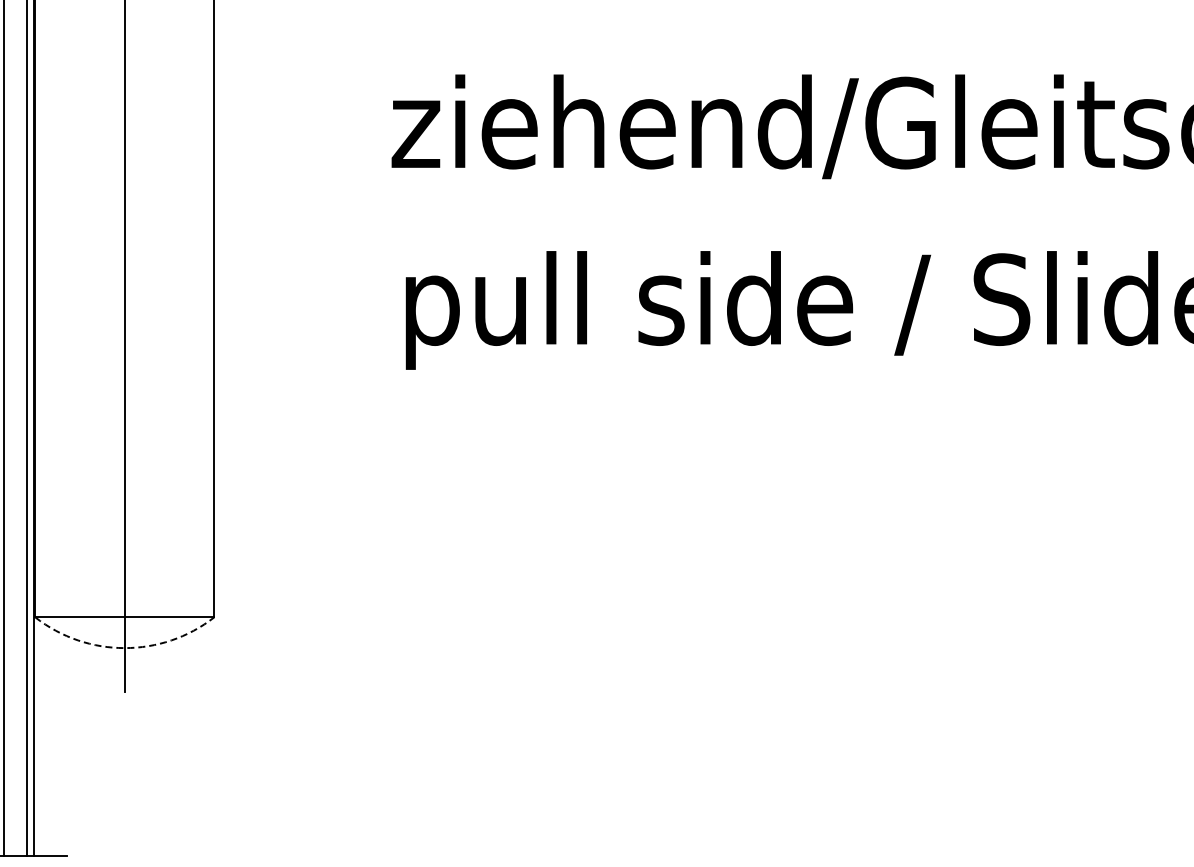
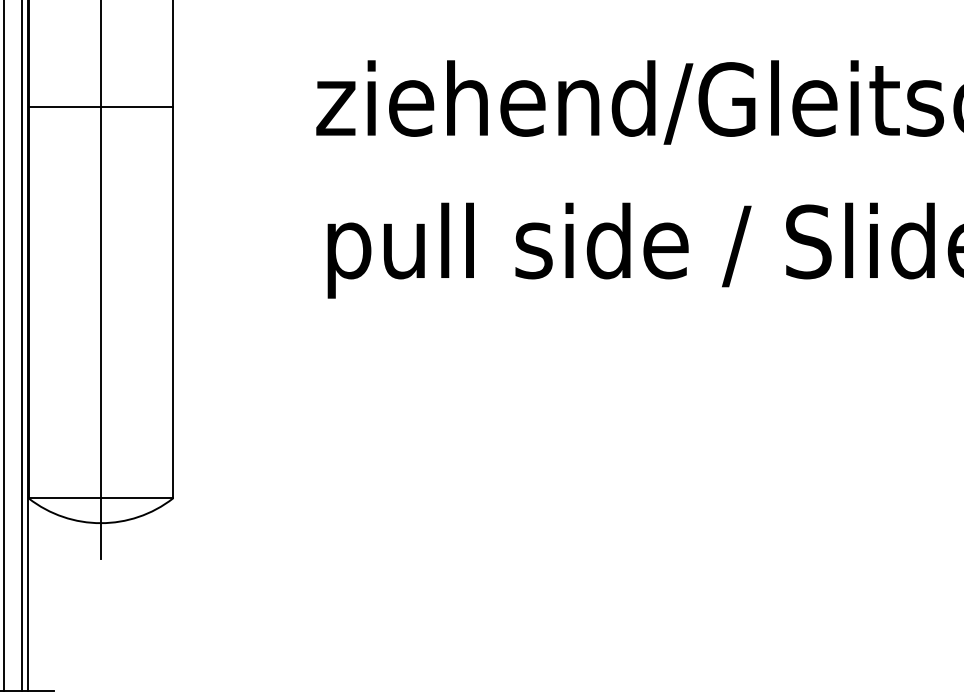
line: (124, 132) -> (100, 107), added
arc: (124, 648) -> (100, 523), dashed -> solid

